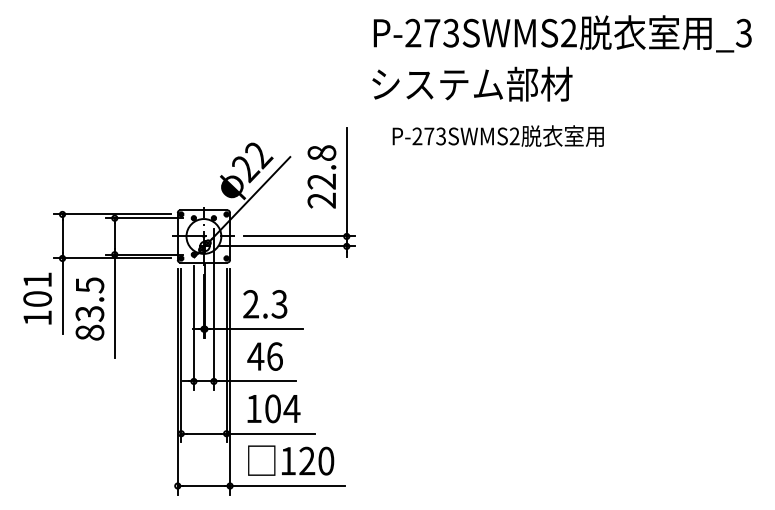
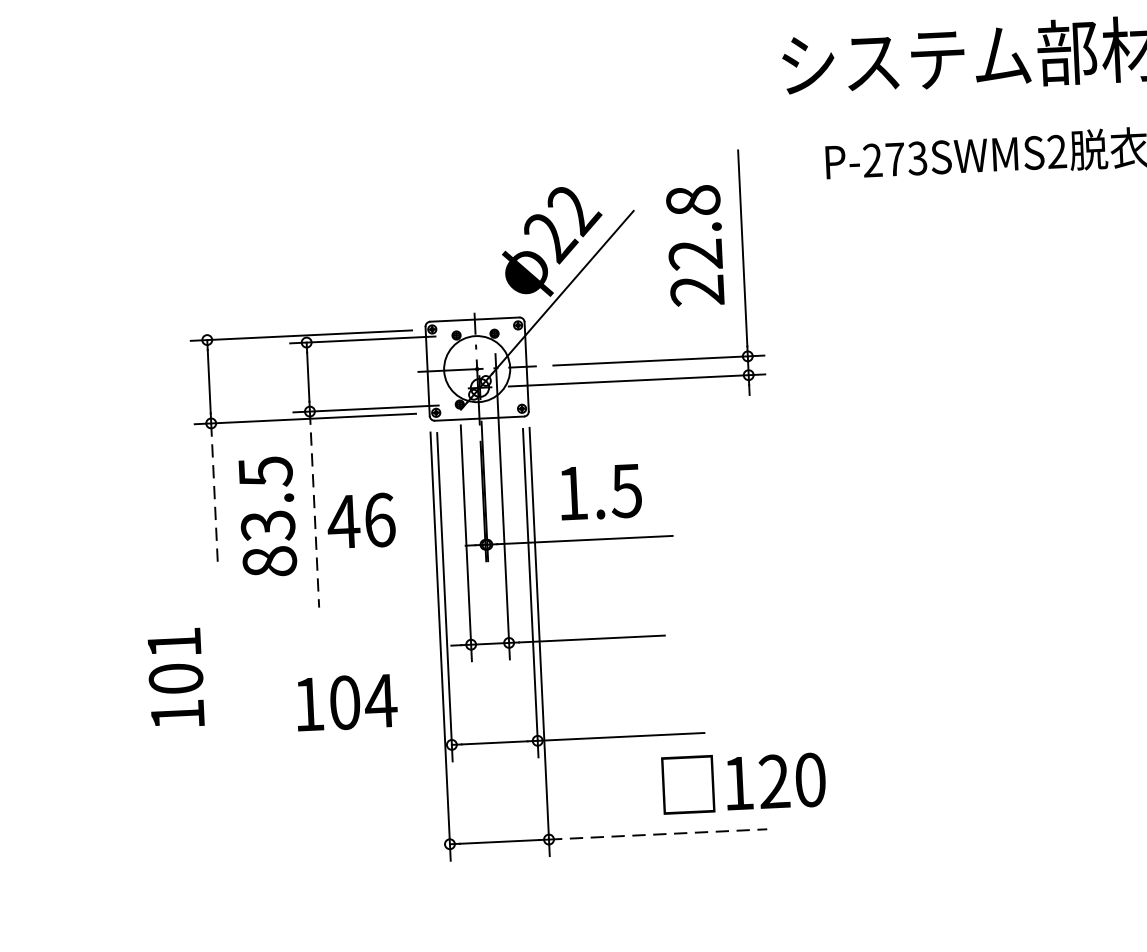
line: (62, 296) -> (214, 495), solid -> dashed
text: (37, 298) -> (175, 677), moved
text: (265, 304) -> (599, 492), 2.3 -> 1.5
line: (114, 306) -> (314, 509), solid -> dashed
text: (264, 356) -> (360, 520), moved
text: (273, 408) -> (345, 701), moved
text: (291, 460) -> (744, 781), moved
line: (287, 486) -> (657, 835), solid -> dashed

